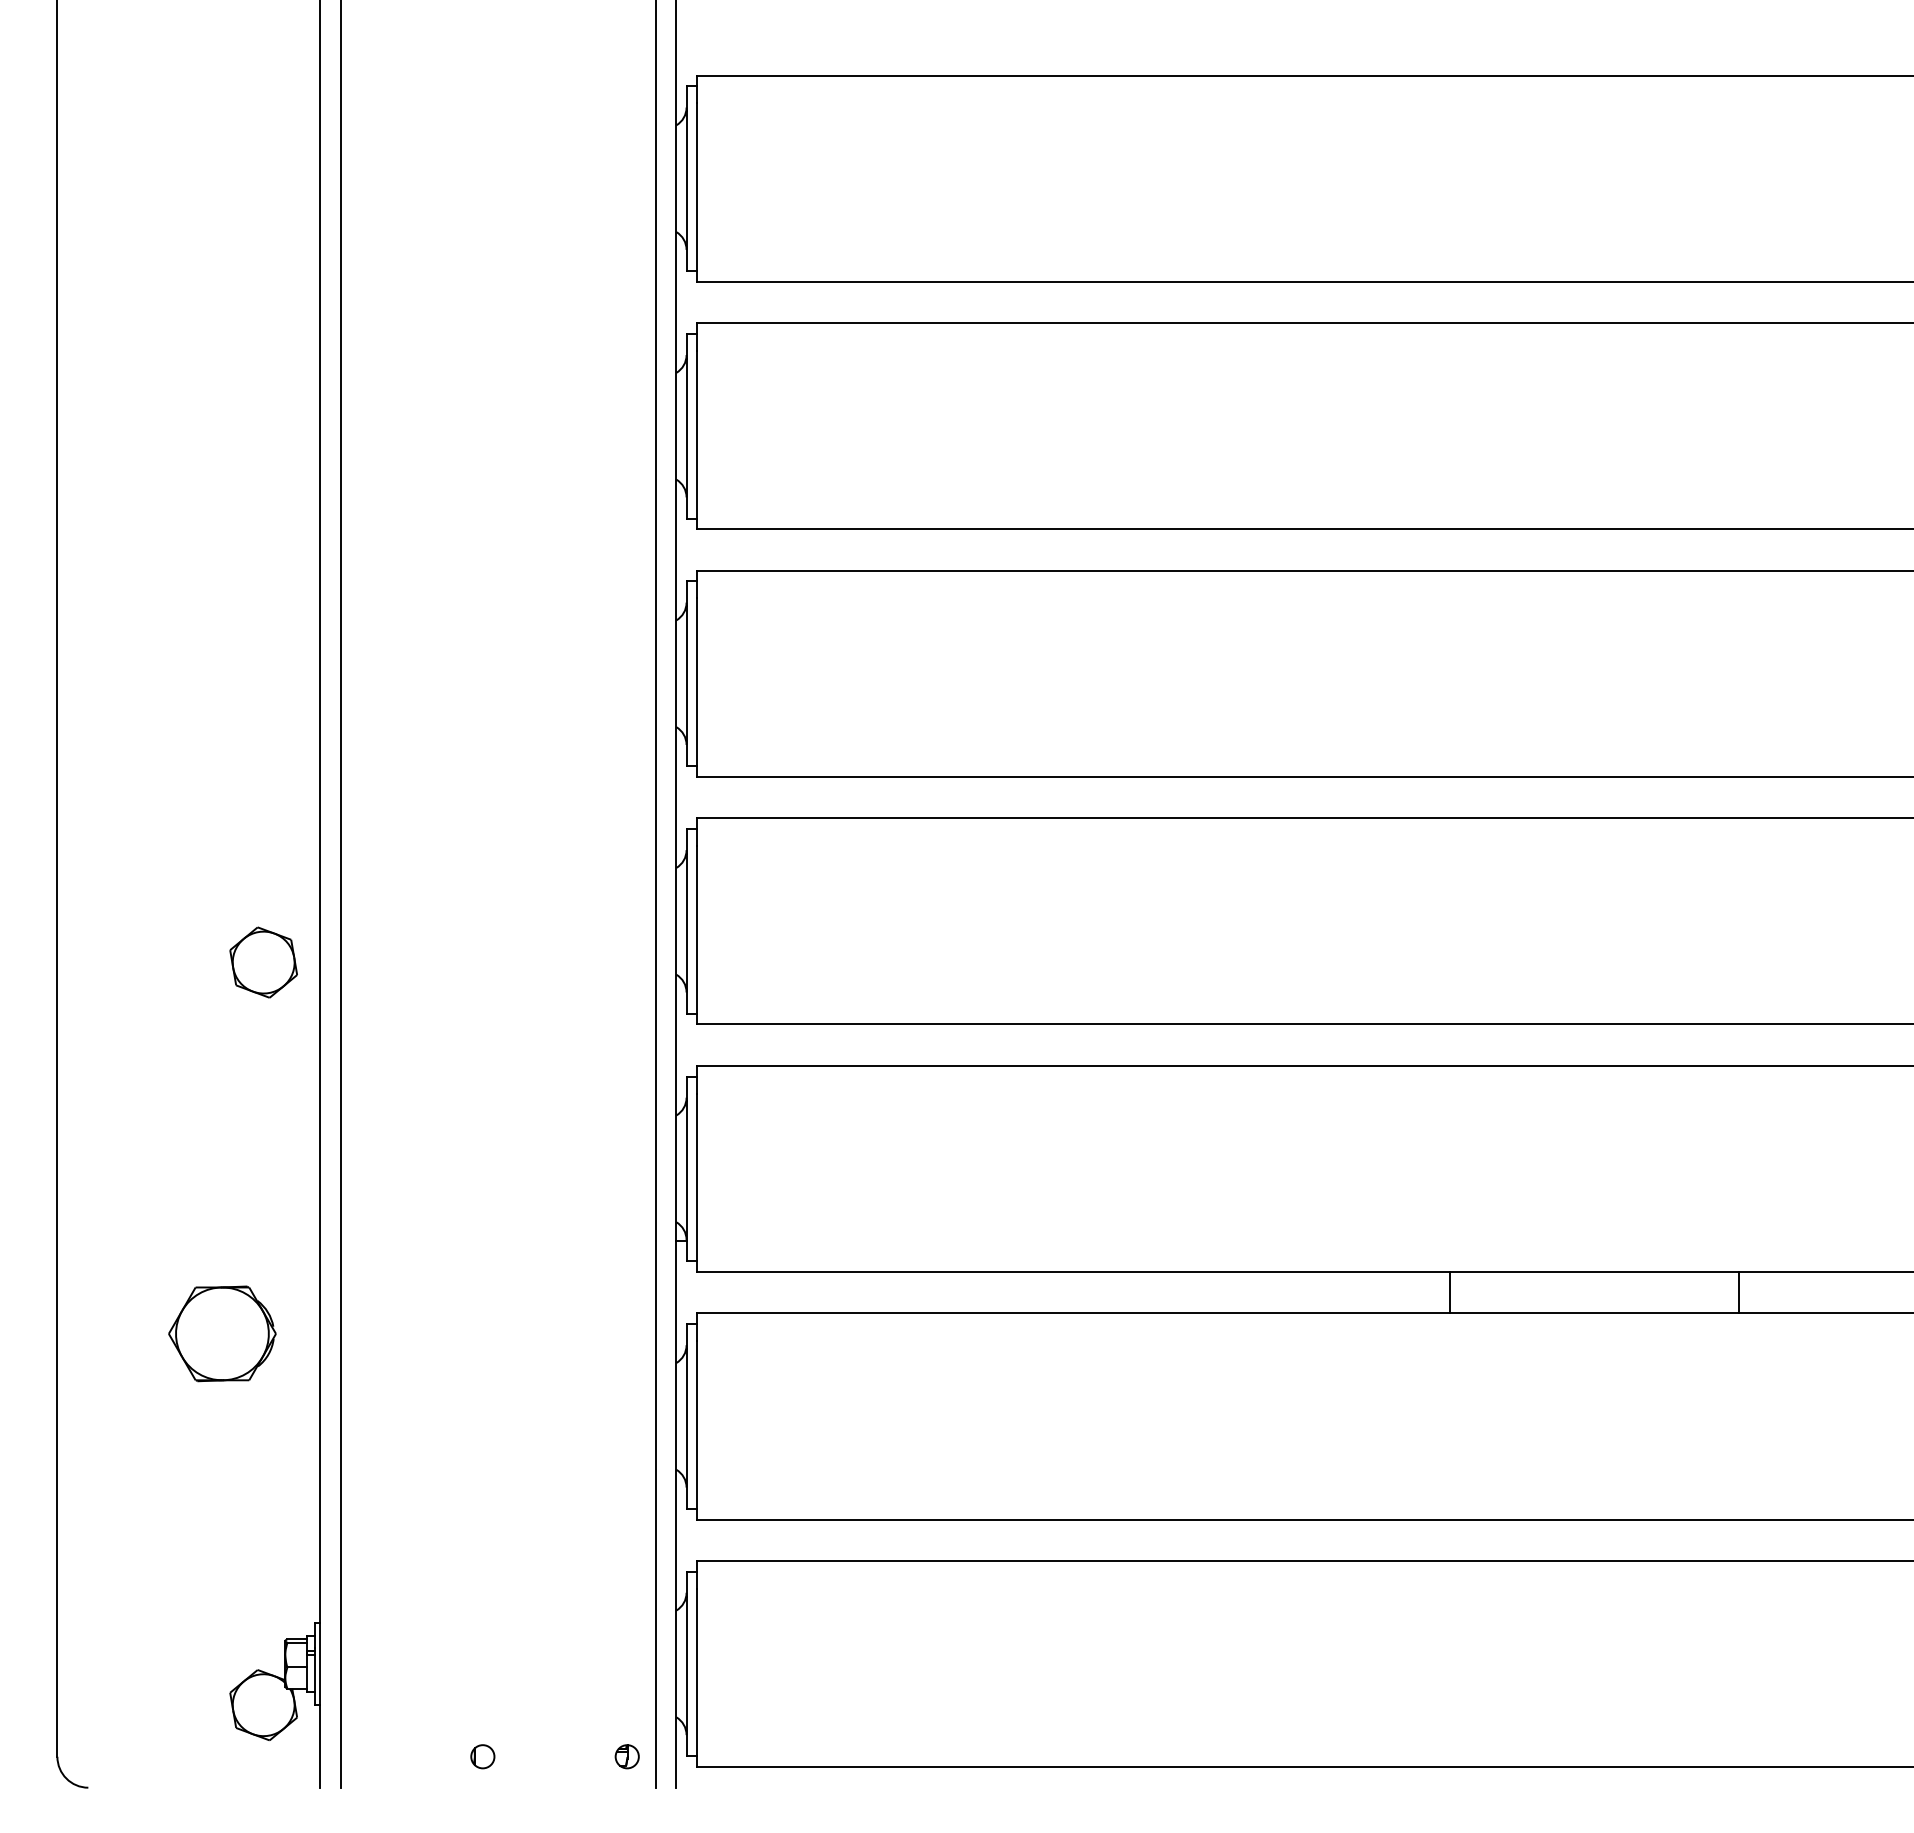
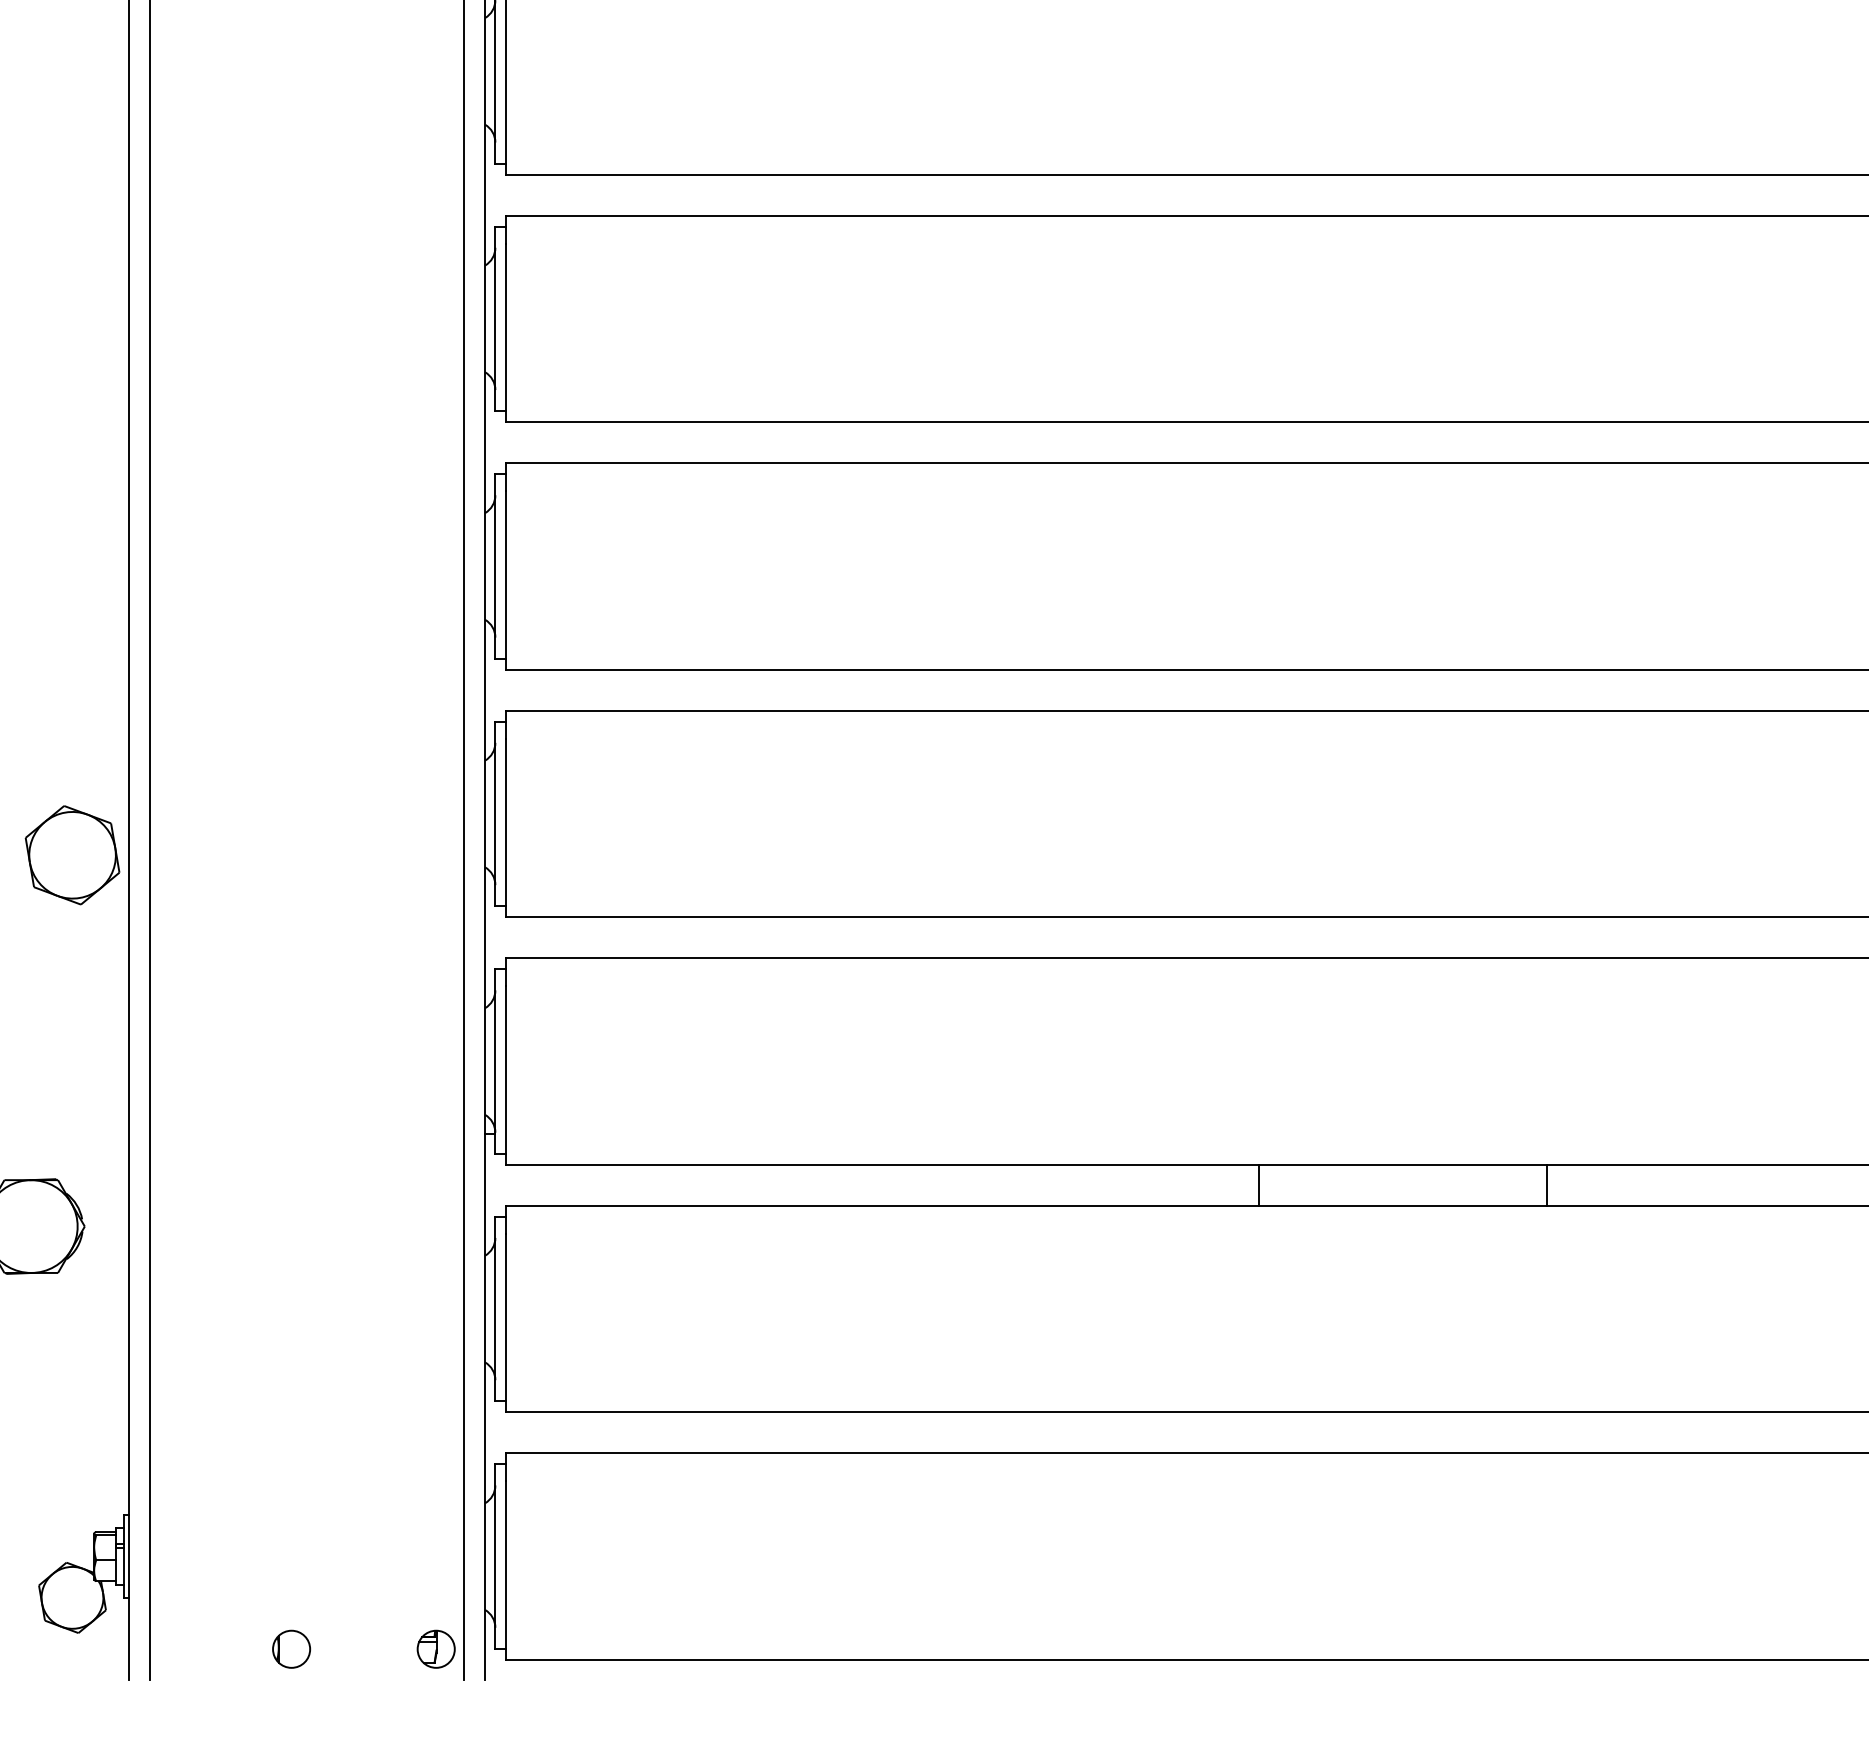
part: (263, 962) -> (72, 855), size x1.4
part: (482, 1756) -> (291, 1649), size x1.6
part: (626, 1756) -> (435, 1649), size x1.6

